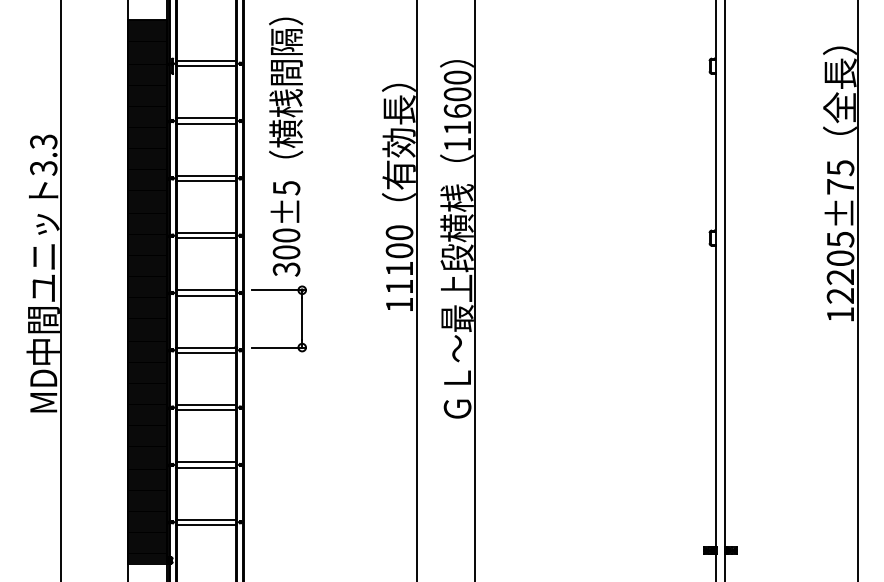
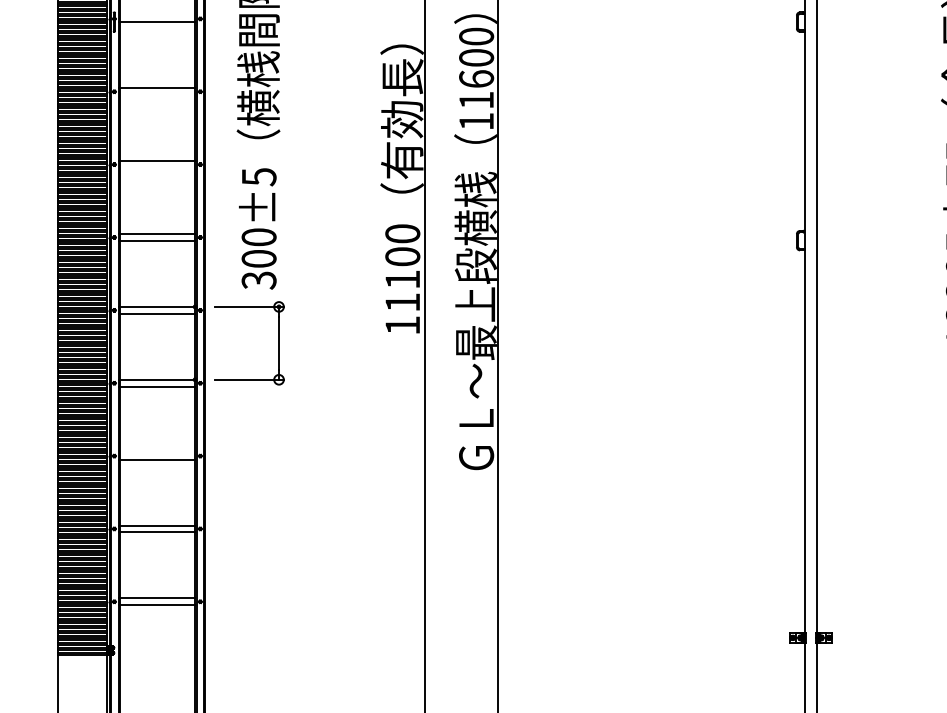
line: (206, 61) -> (157, 16), removed
line: (206, 123) -> (157, 94), removed
line: (206, 181) -> (157, 168), removed
line: (206, 404) -> (157, 452), removed

